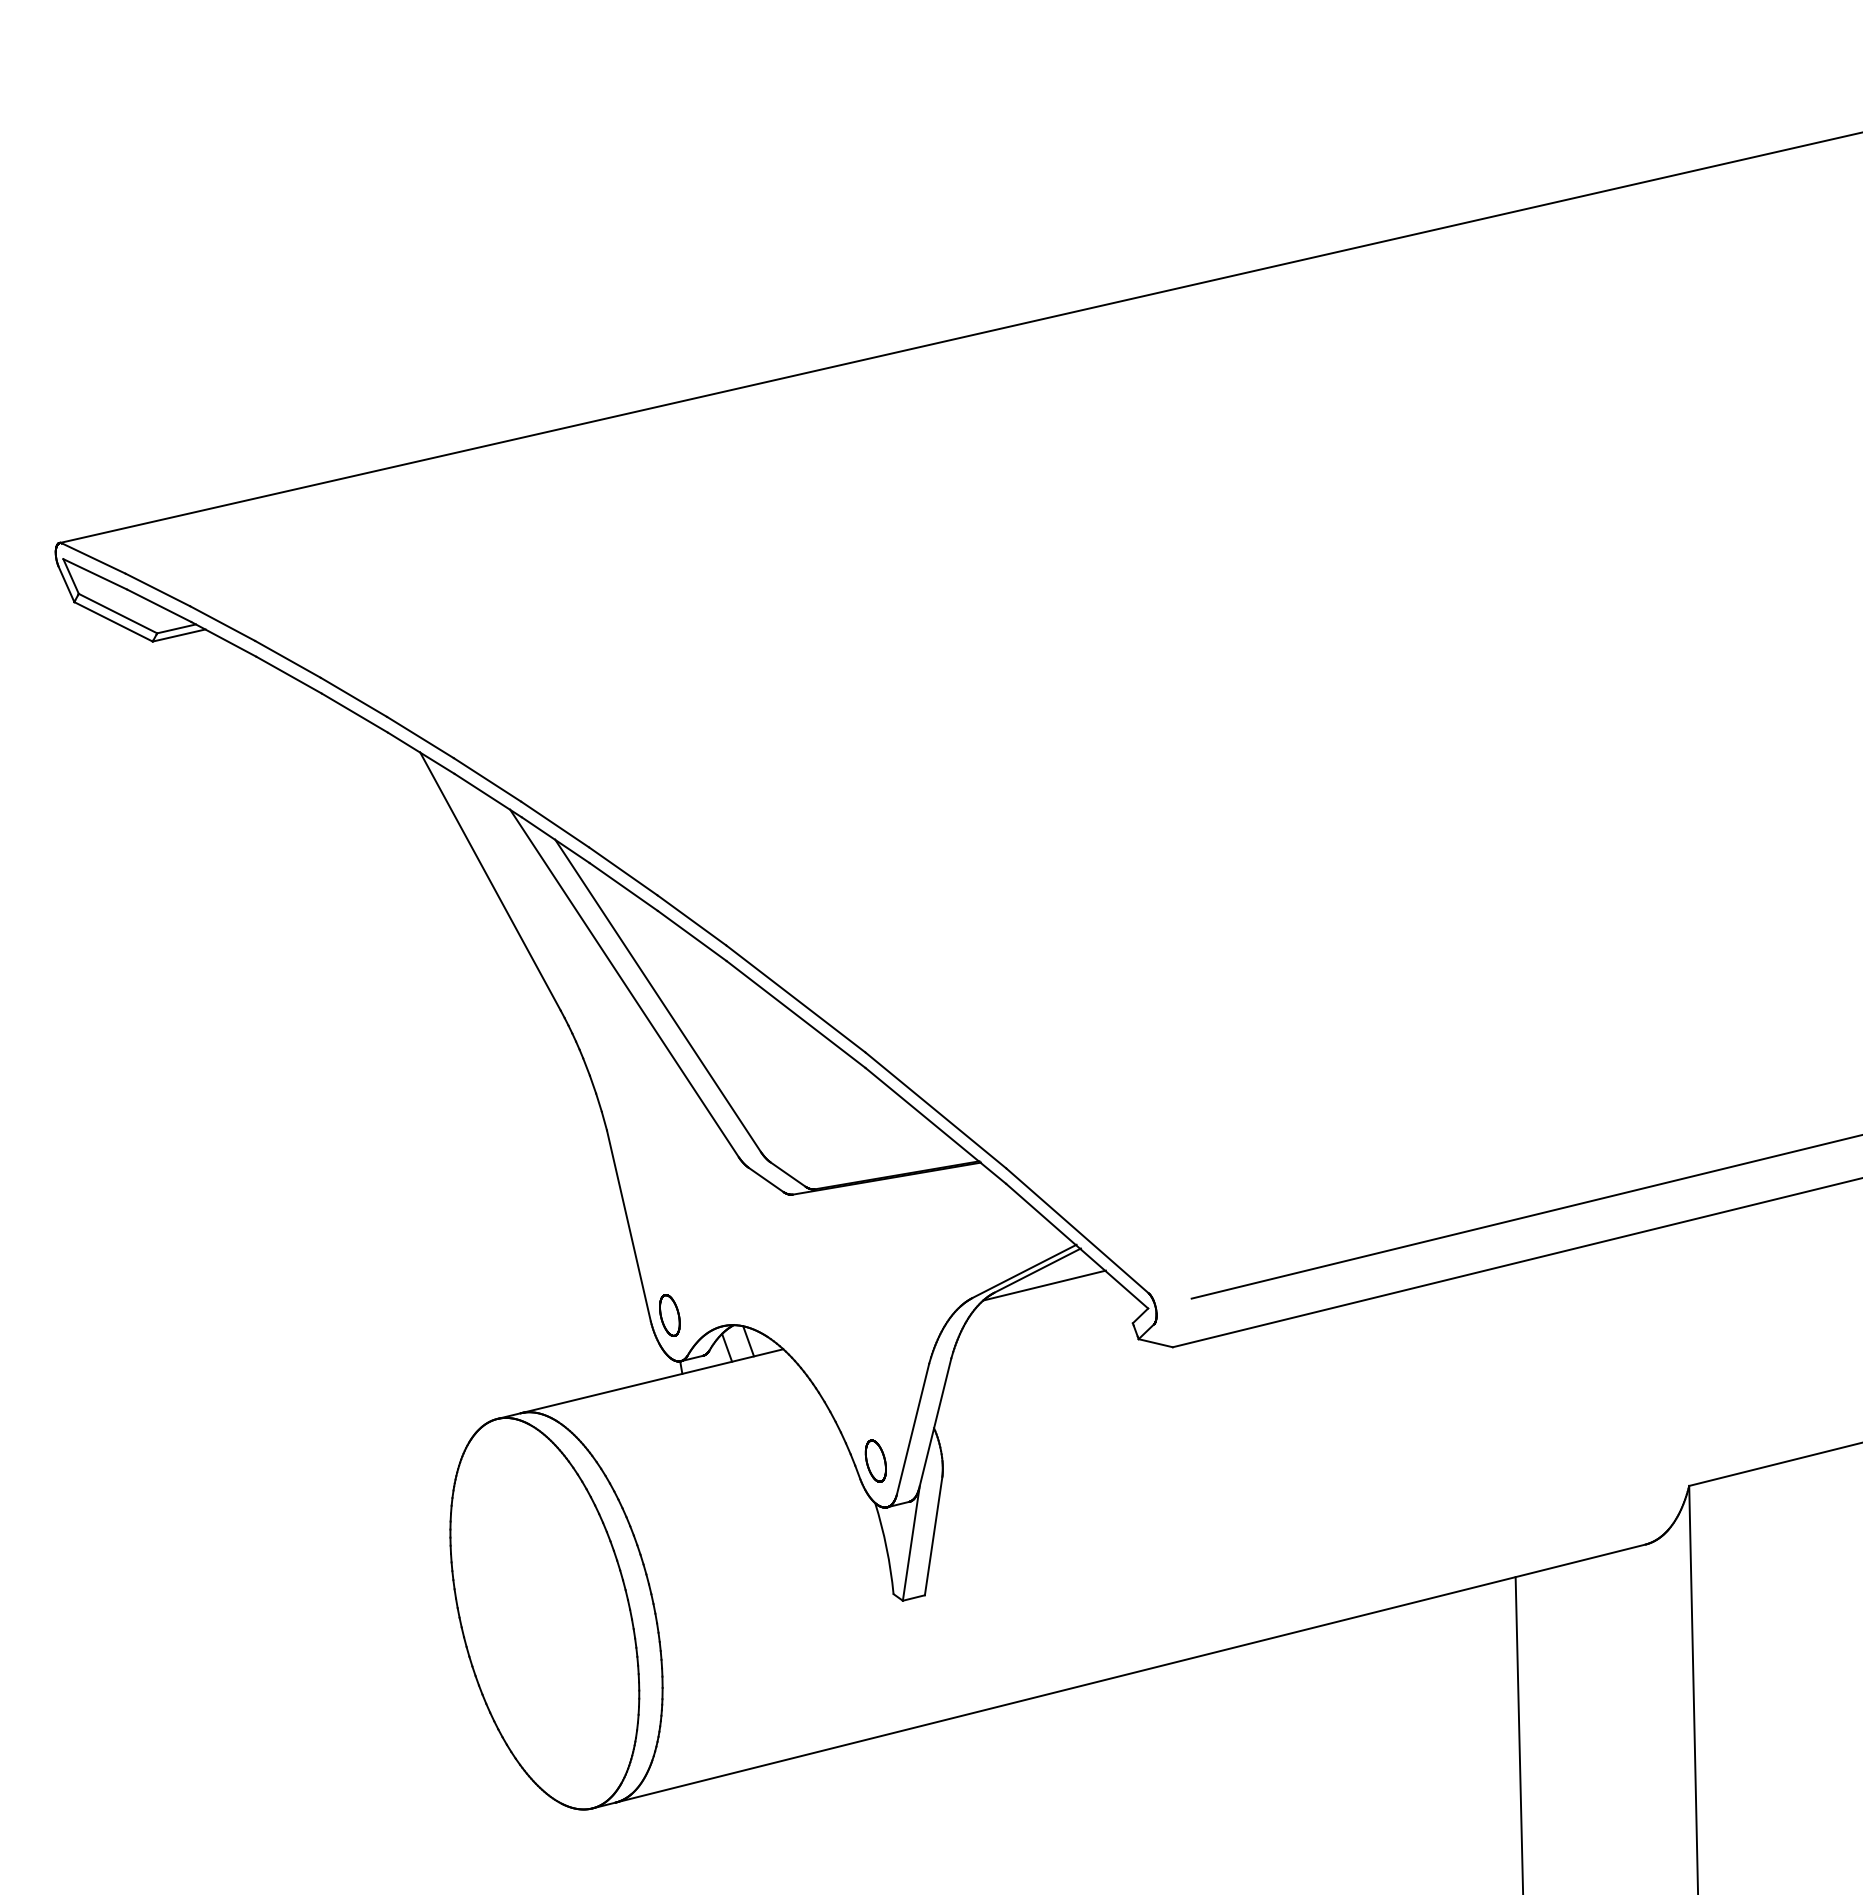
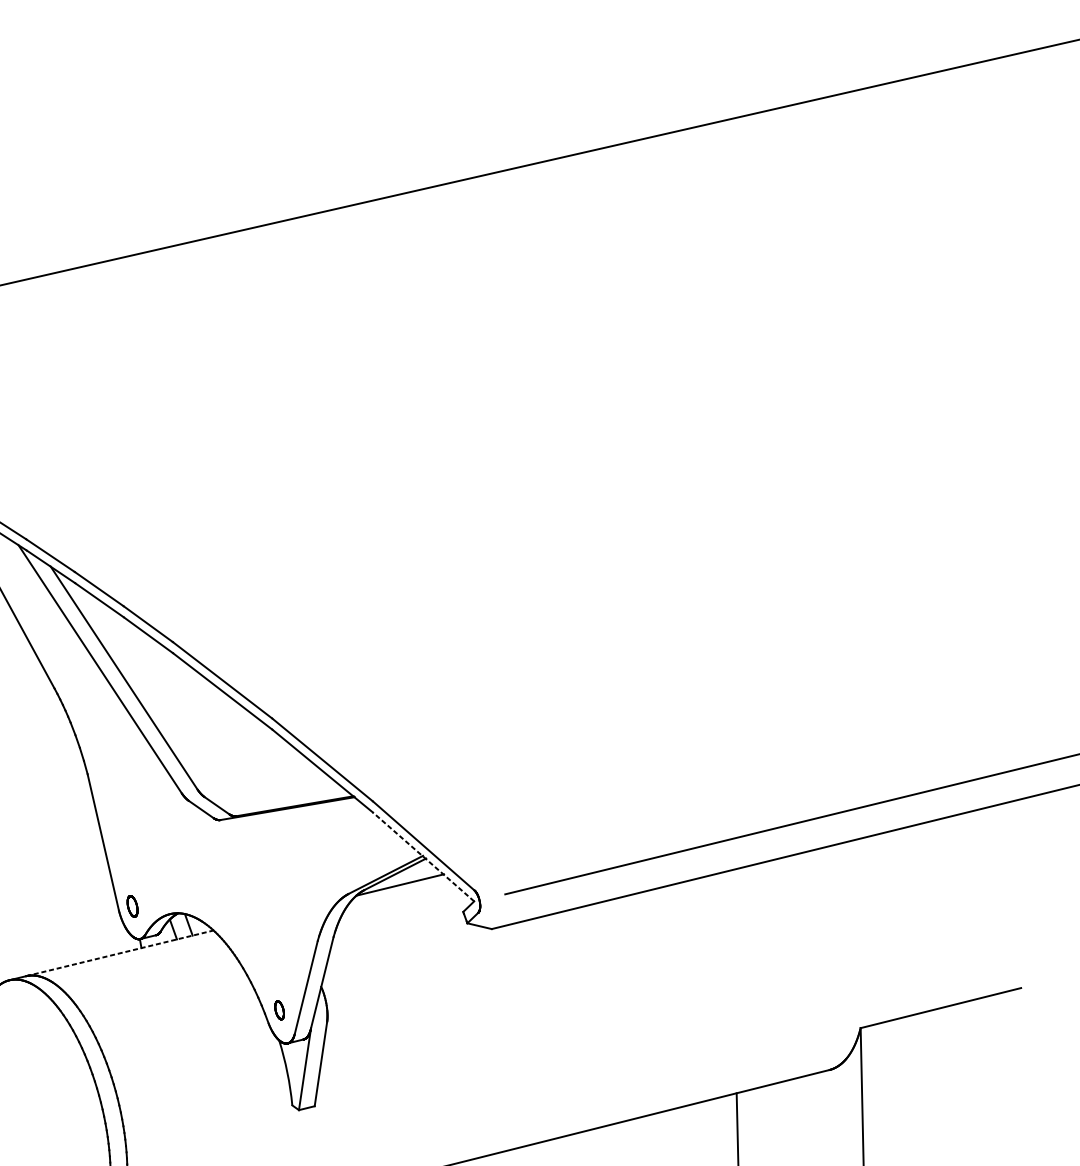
line: (1077, 1246) -> (423, 857), solid -> dashed
part: (669, 1315) -> (132, 906), size x0.7
line: (652, 1381) -> (120, 953), solid -> dashed
part: (875, 1460) -> (279, 1009), size x0.6

